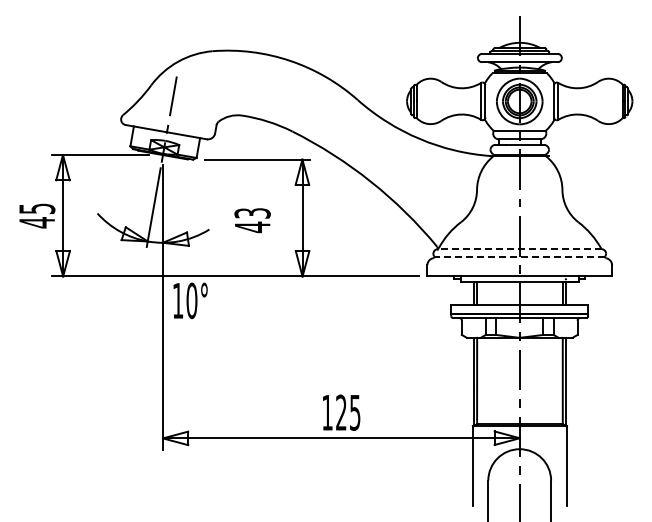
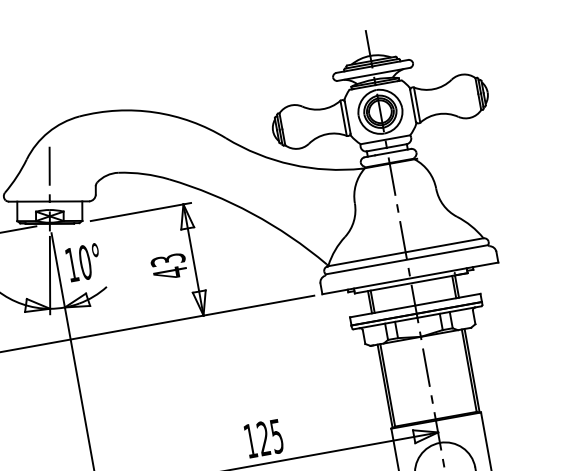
text: (252, 220) -> (169, 266), moved
line: (519, 249) -> (405, 252), dashed -> solid
line: (519, 256) -> (406, 259), dashed -> solid
text: (190, 300) -> (83, 262), moved

